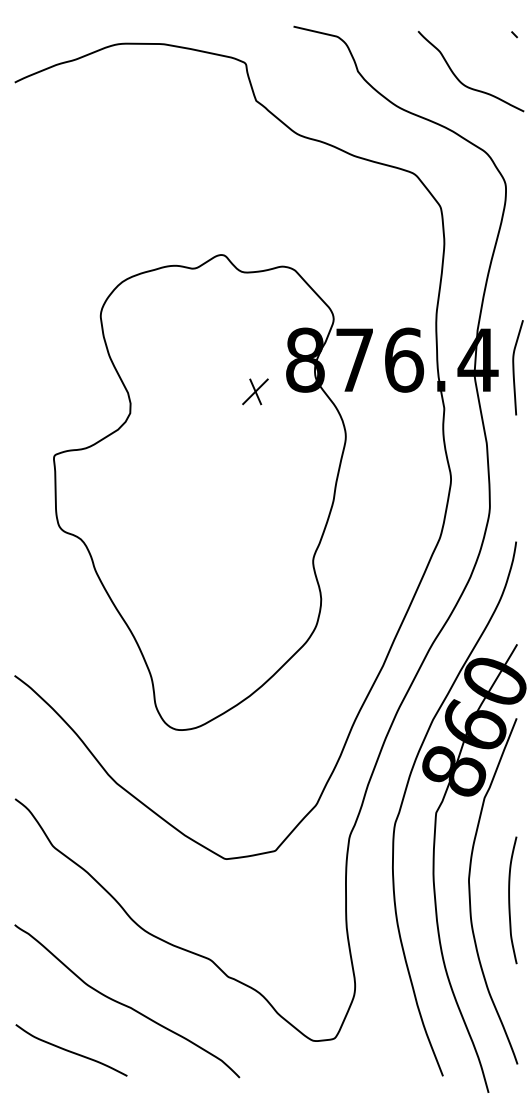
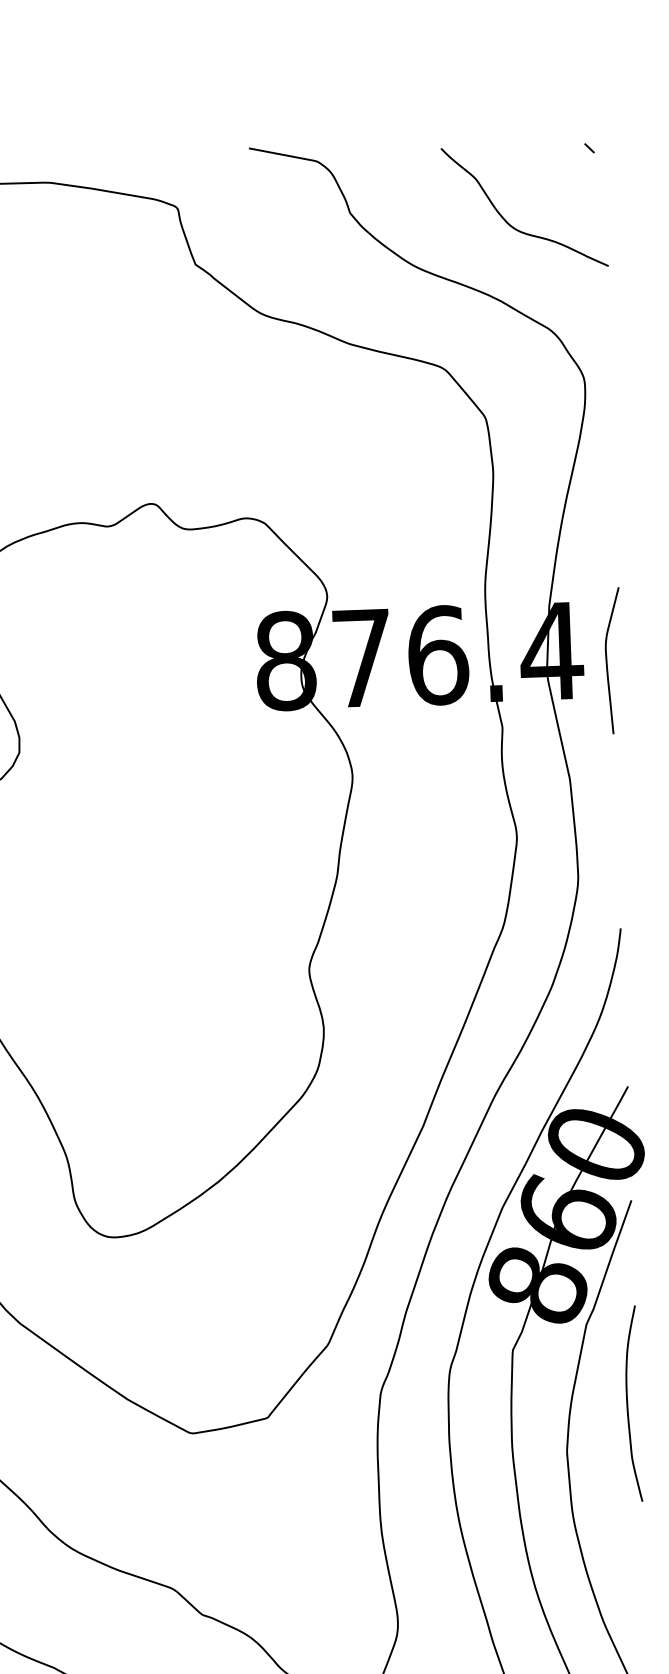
part: (255, 391) -> (210, 712), removed
curve: (510, 900) -> (629, 1404), moved

